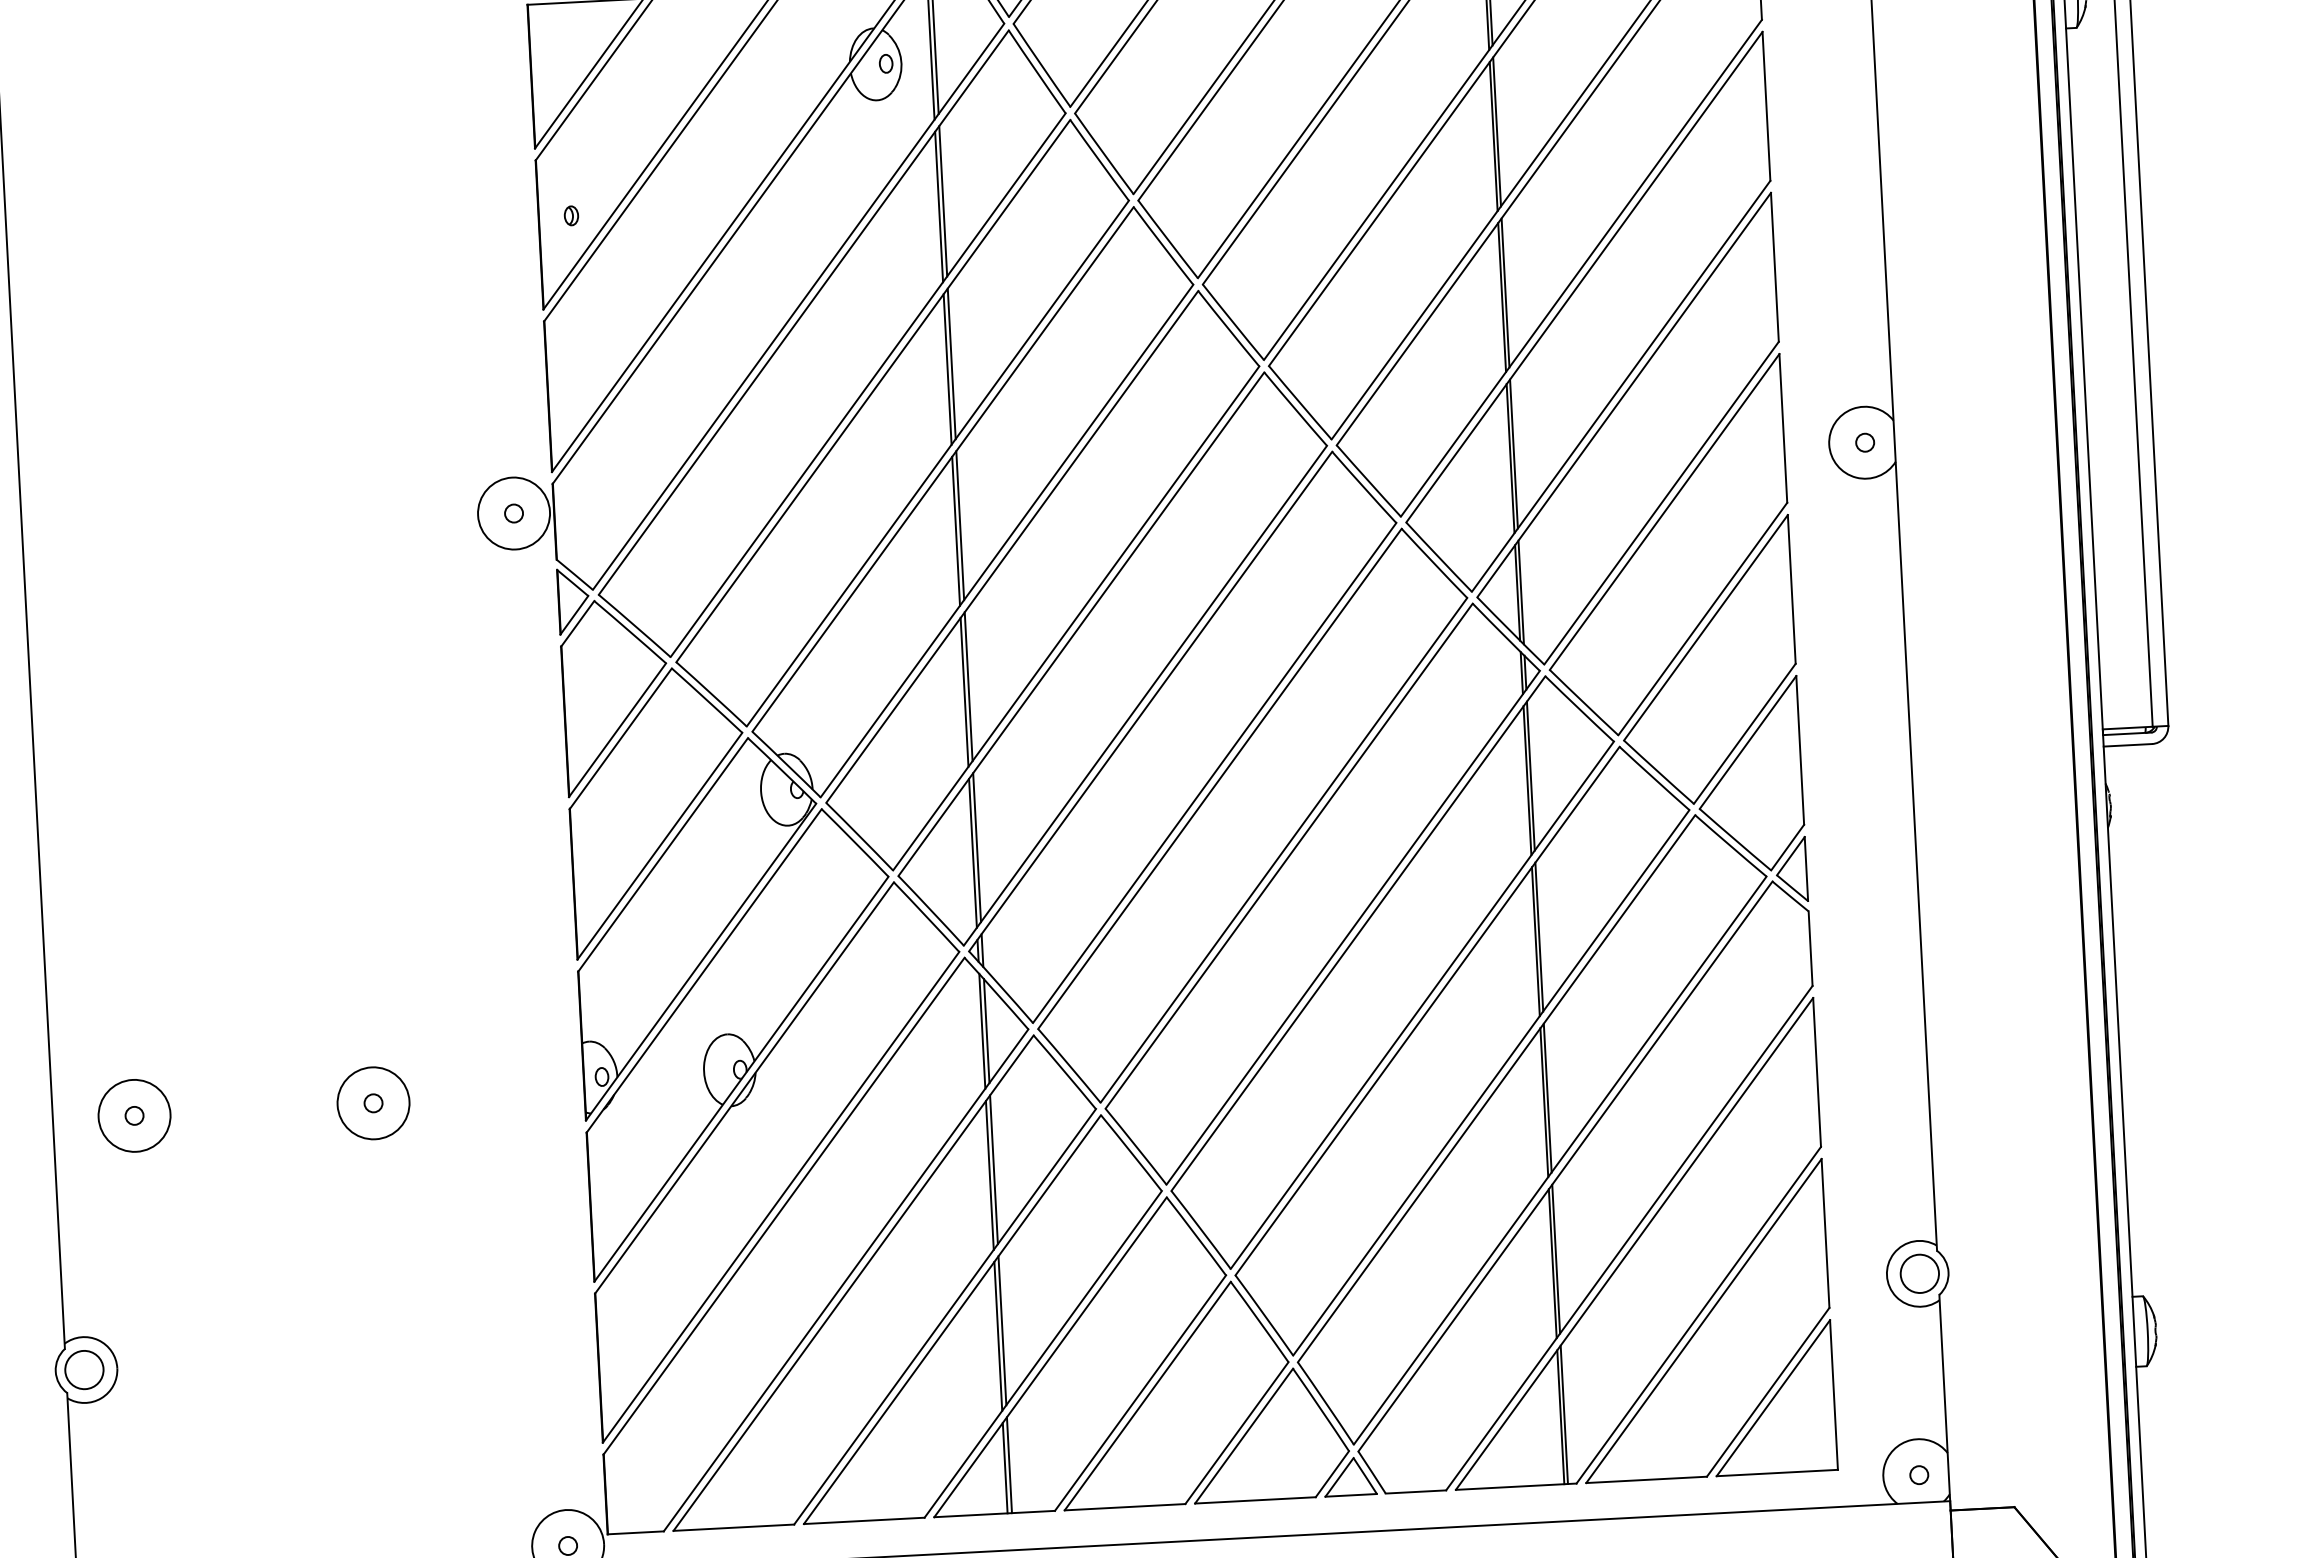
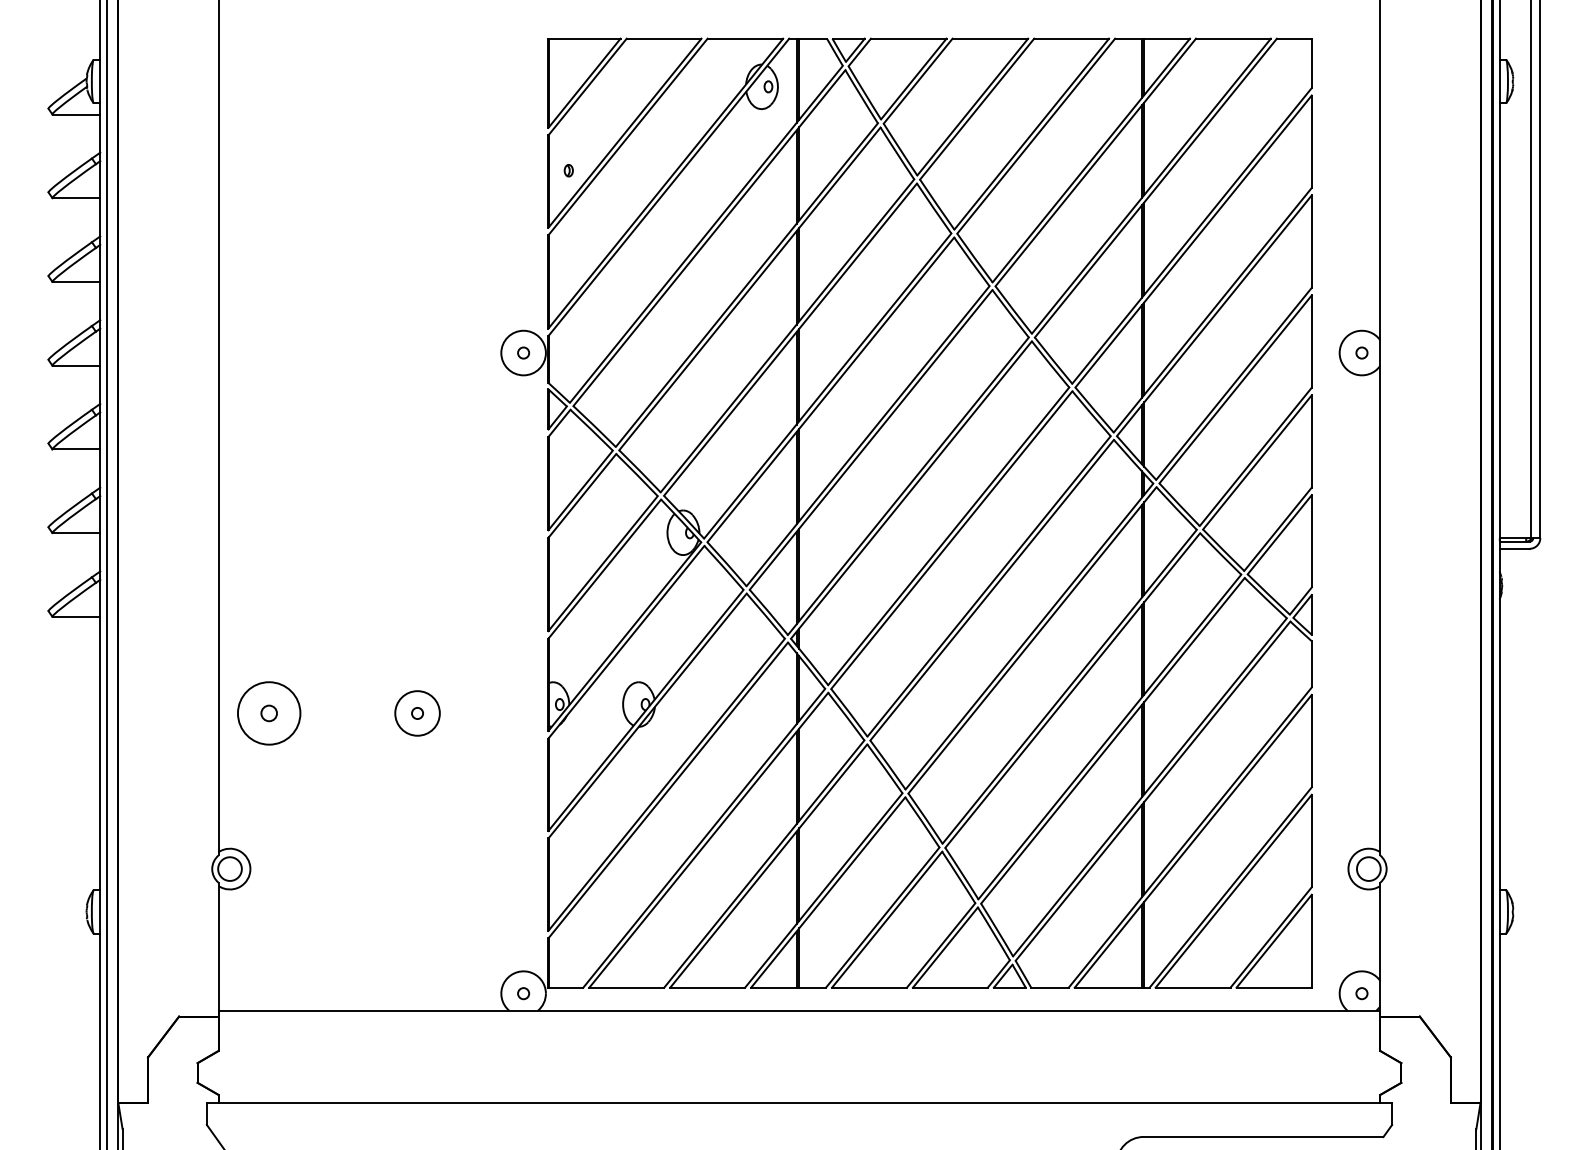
part: (134, 1115) -> (269, 713), size x1.4

